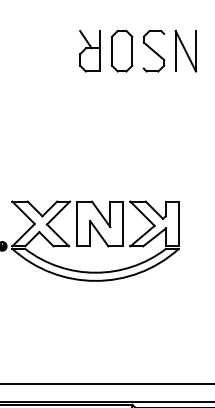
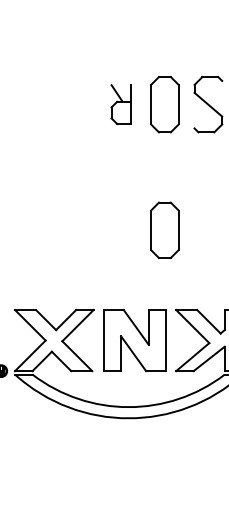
part: (89, 50) -> (120, 103), size x0.7
part: (122, 142) -> (165, 229), added

